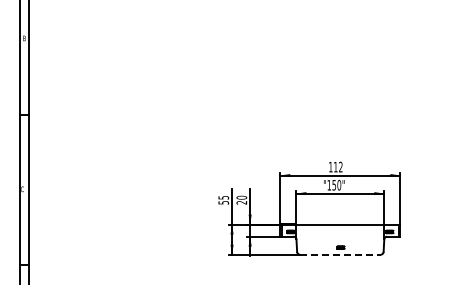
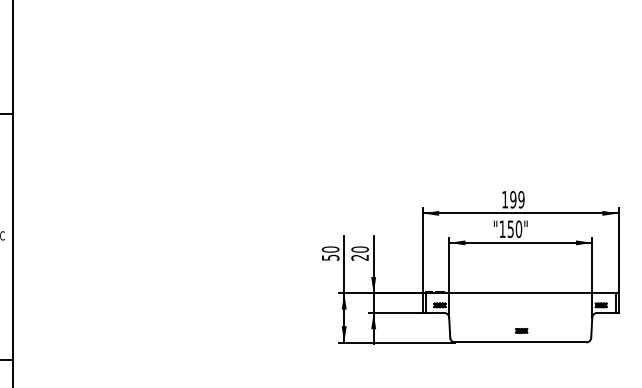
text: (337, 166) -> (516, 198), 112 -> 199
text: (223, 197) -> (330, 249), 55 -> 50
line: (340, 254) -> (520, 342), dashed -> solid

